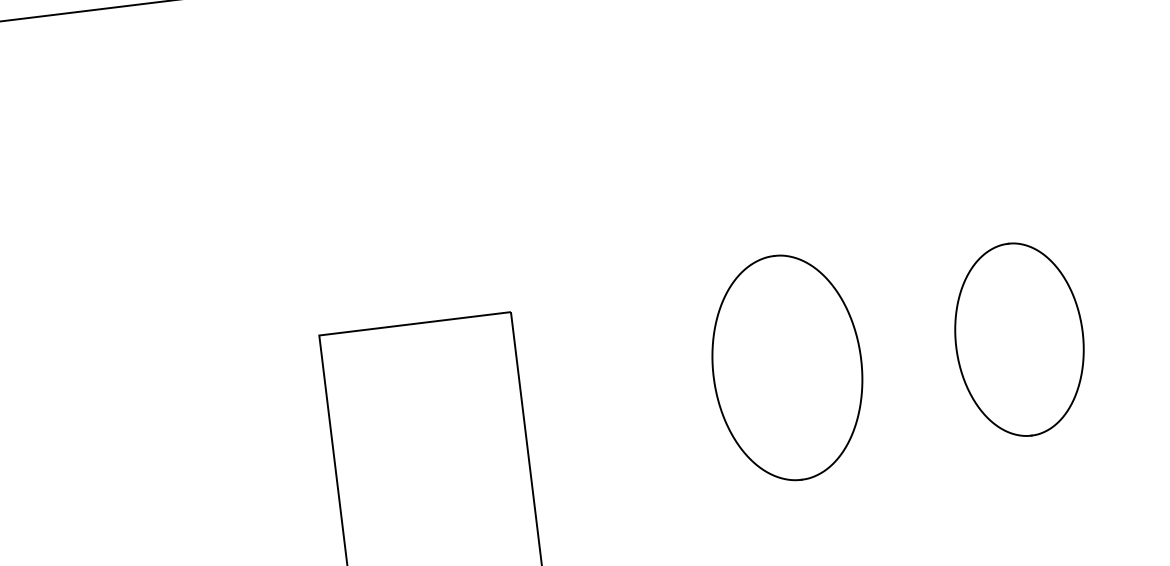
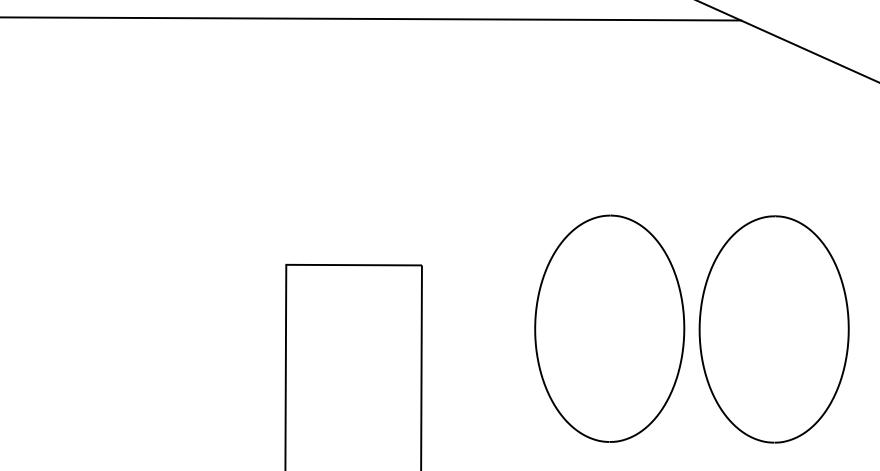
part: (1018, 339) -> (773, 329), size x1.67
part: (786, 367) -> (609, 328), size x1.43

